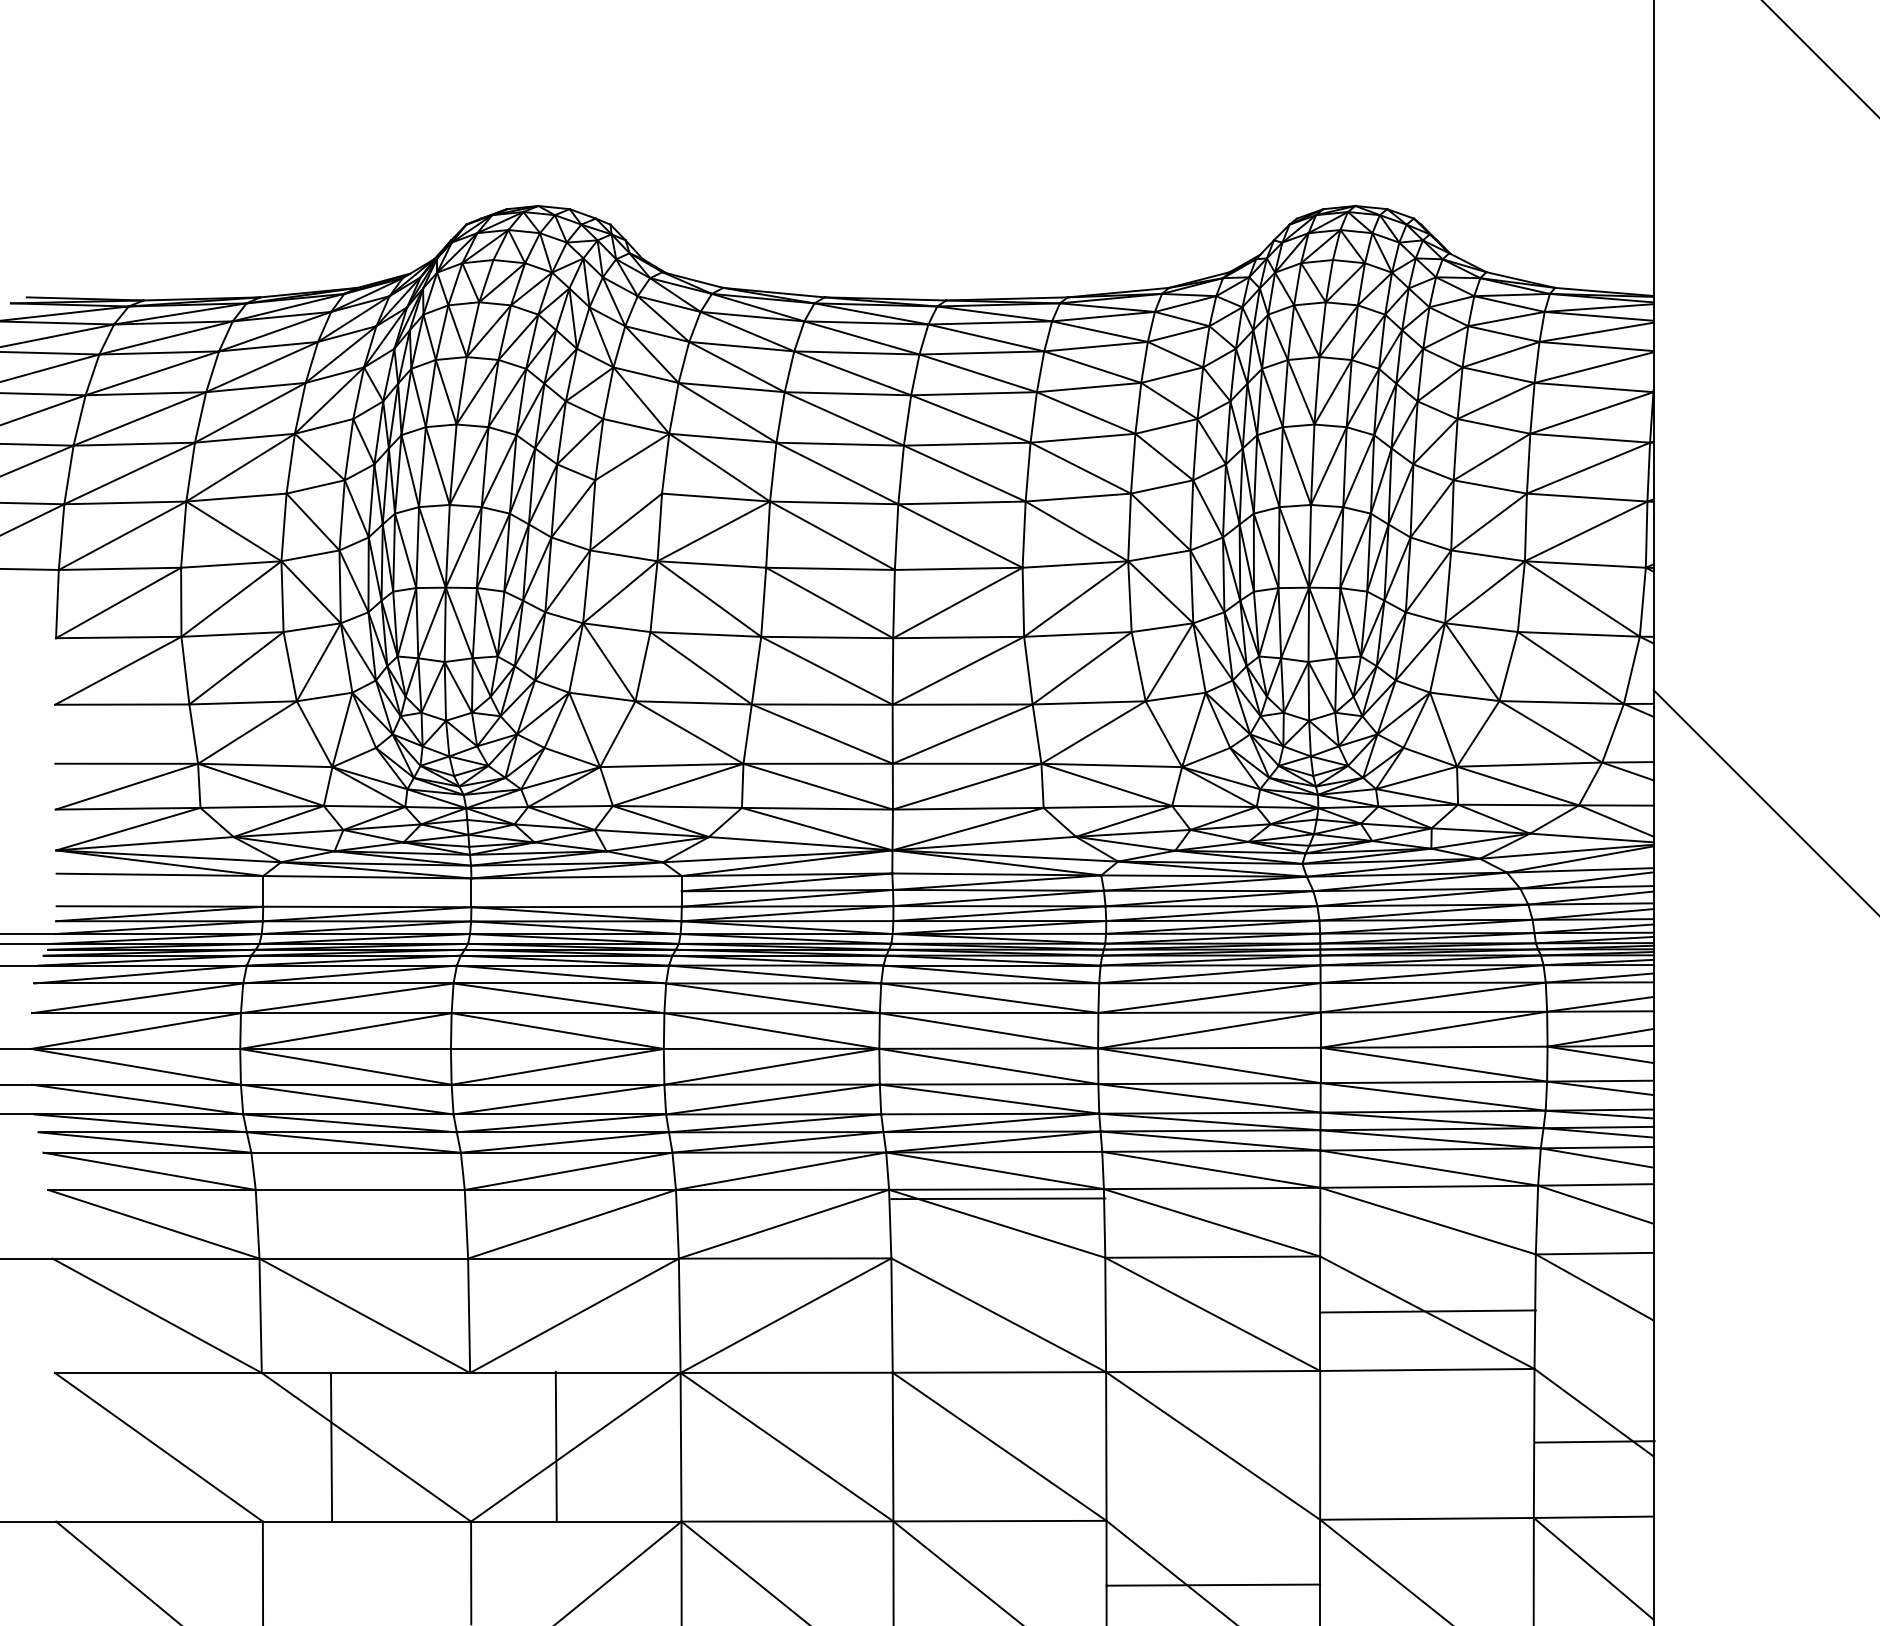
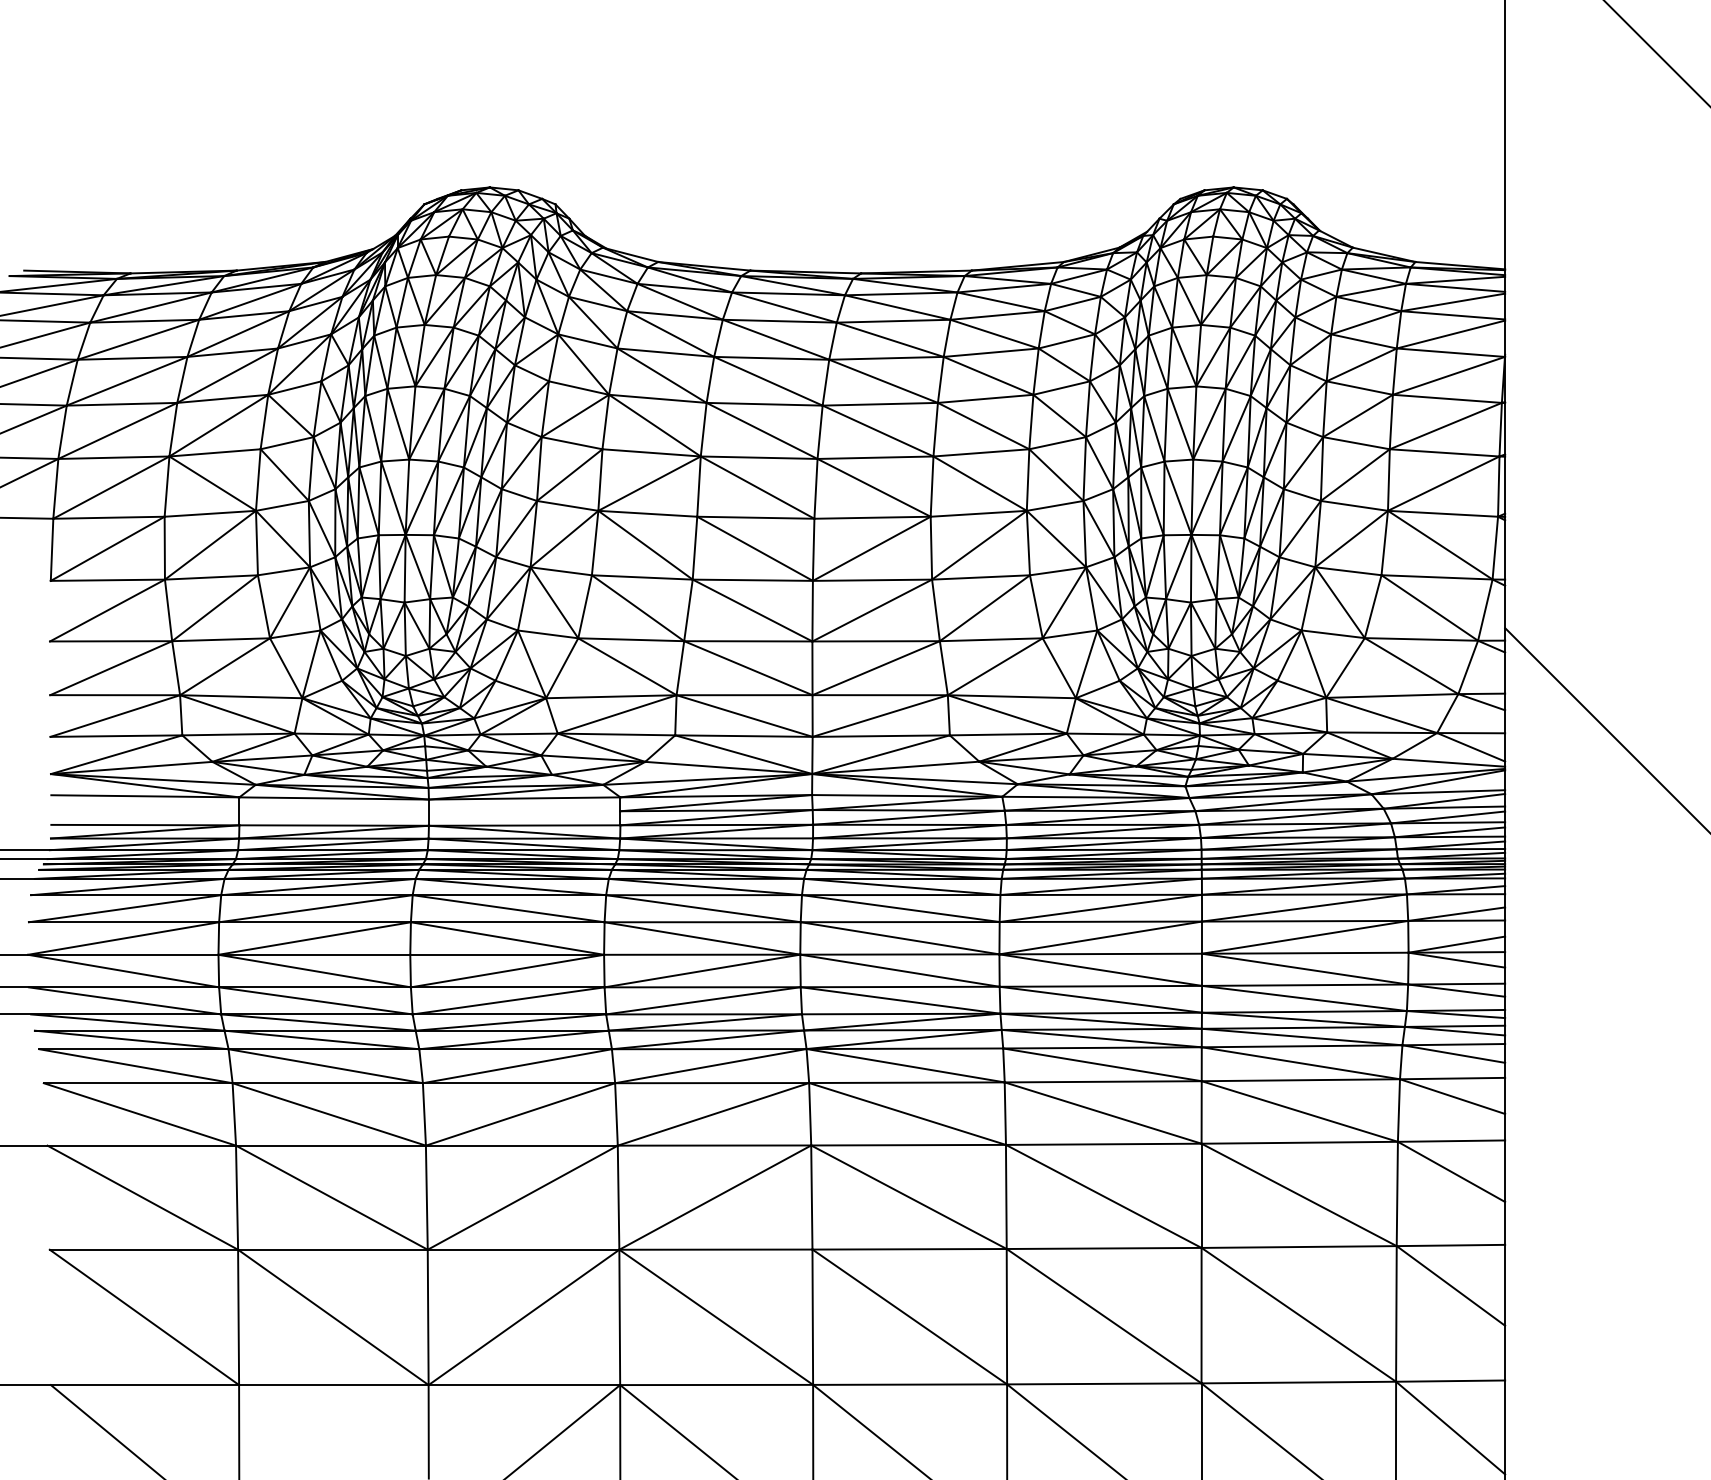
line: (628, 487) -> (571, 443), added
line: (122, 734) -> (111, 668), added
line: (357, 1171) -> (325, 1066), added
line: (998, 1198) -> (908, 1144), moved
line: (361, 1224) -> (328, 1114), added
line: (1427, 1311) -> (1299, 1142), moved
line: (1594, 1441) -> (1450, 1245), moved
line: (1426, 1444) -> (1298, 1314), added
line: (555, 1446) -> (427, 1317), moved
line: (331, 1447) -> (238, 1317), moved
line: (1213, 1584) -> (1104, 1383), moved

